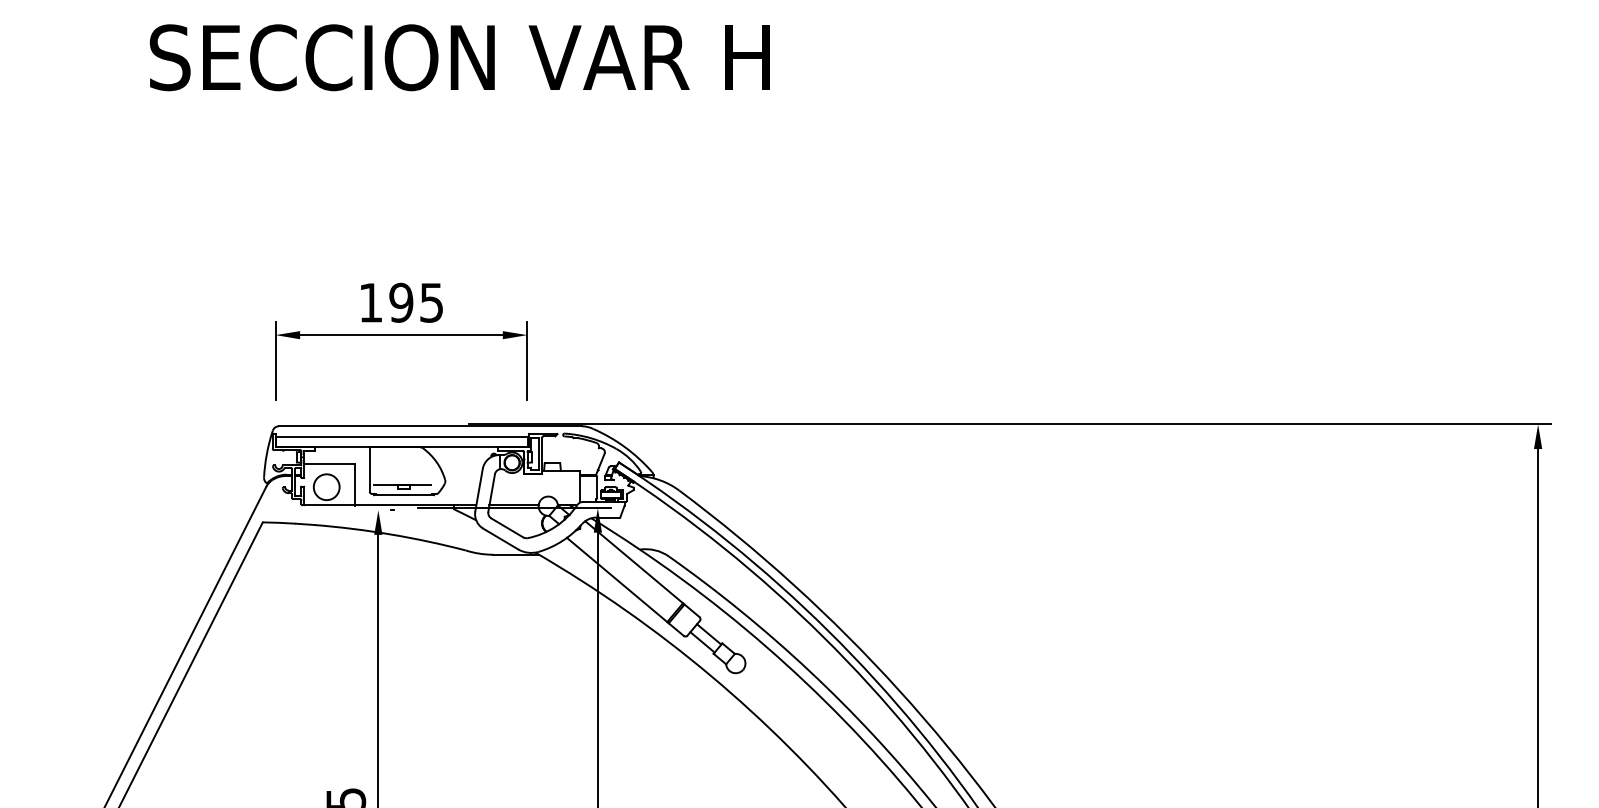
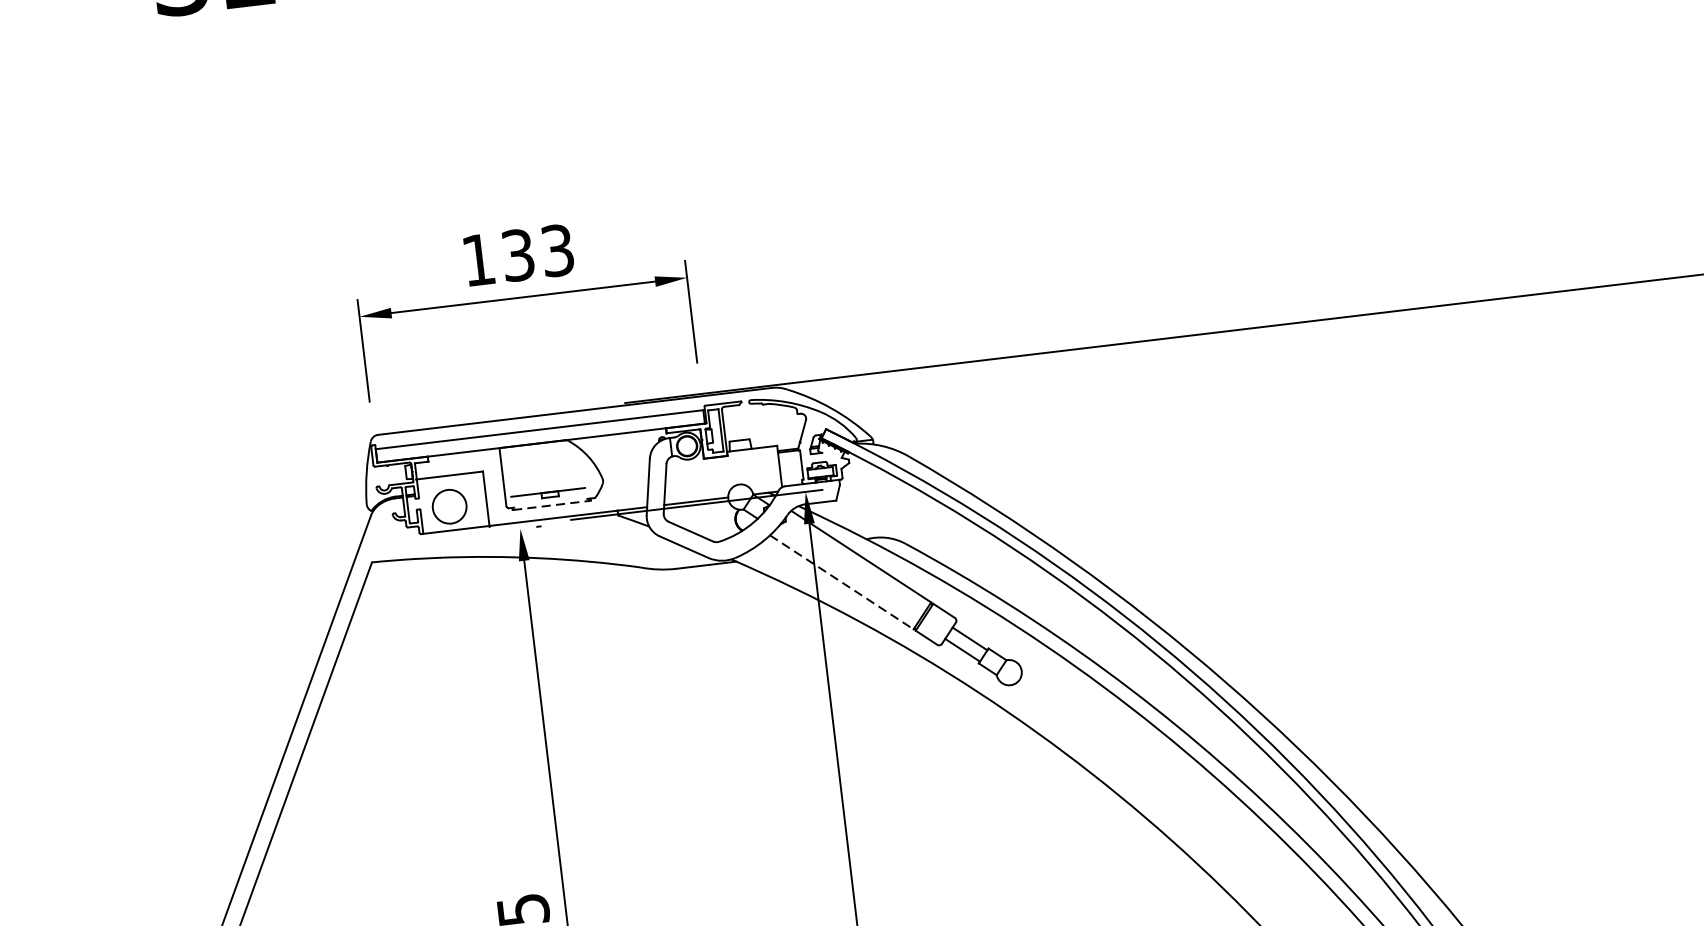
text: (416, 302) -> (537, 252), 195 -> 133
line: (404, 495) -> (552, 505), solid -> dashed
line: (617, 580) -> (842, 582), solid -> dashed

